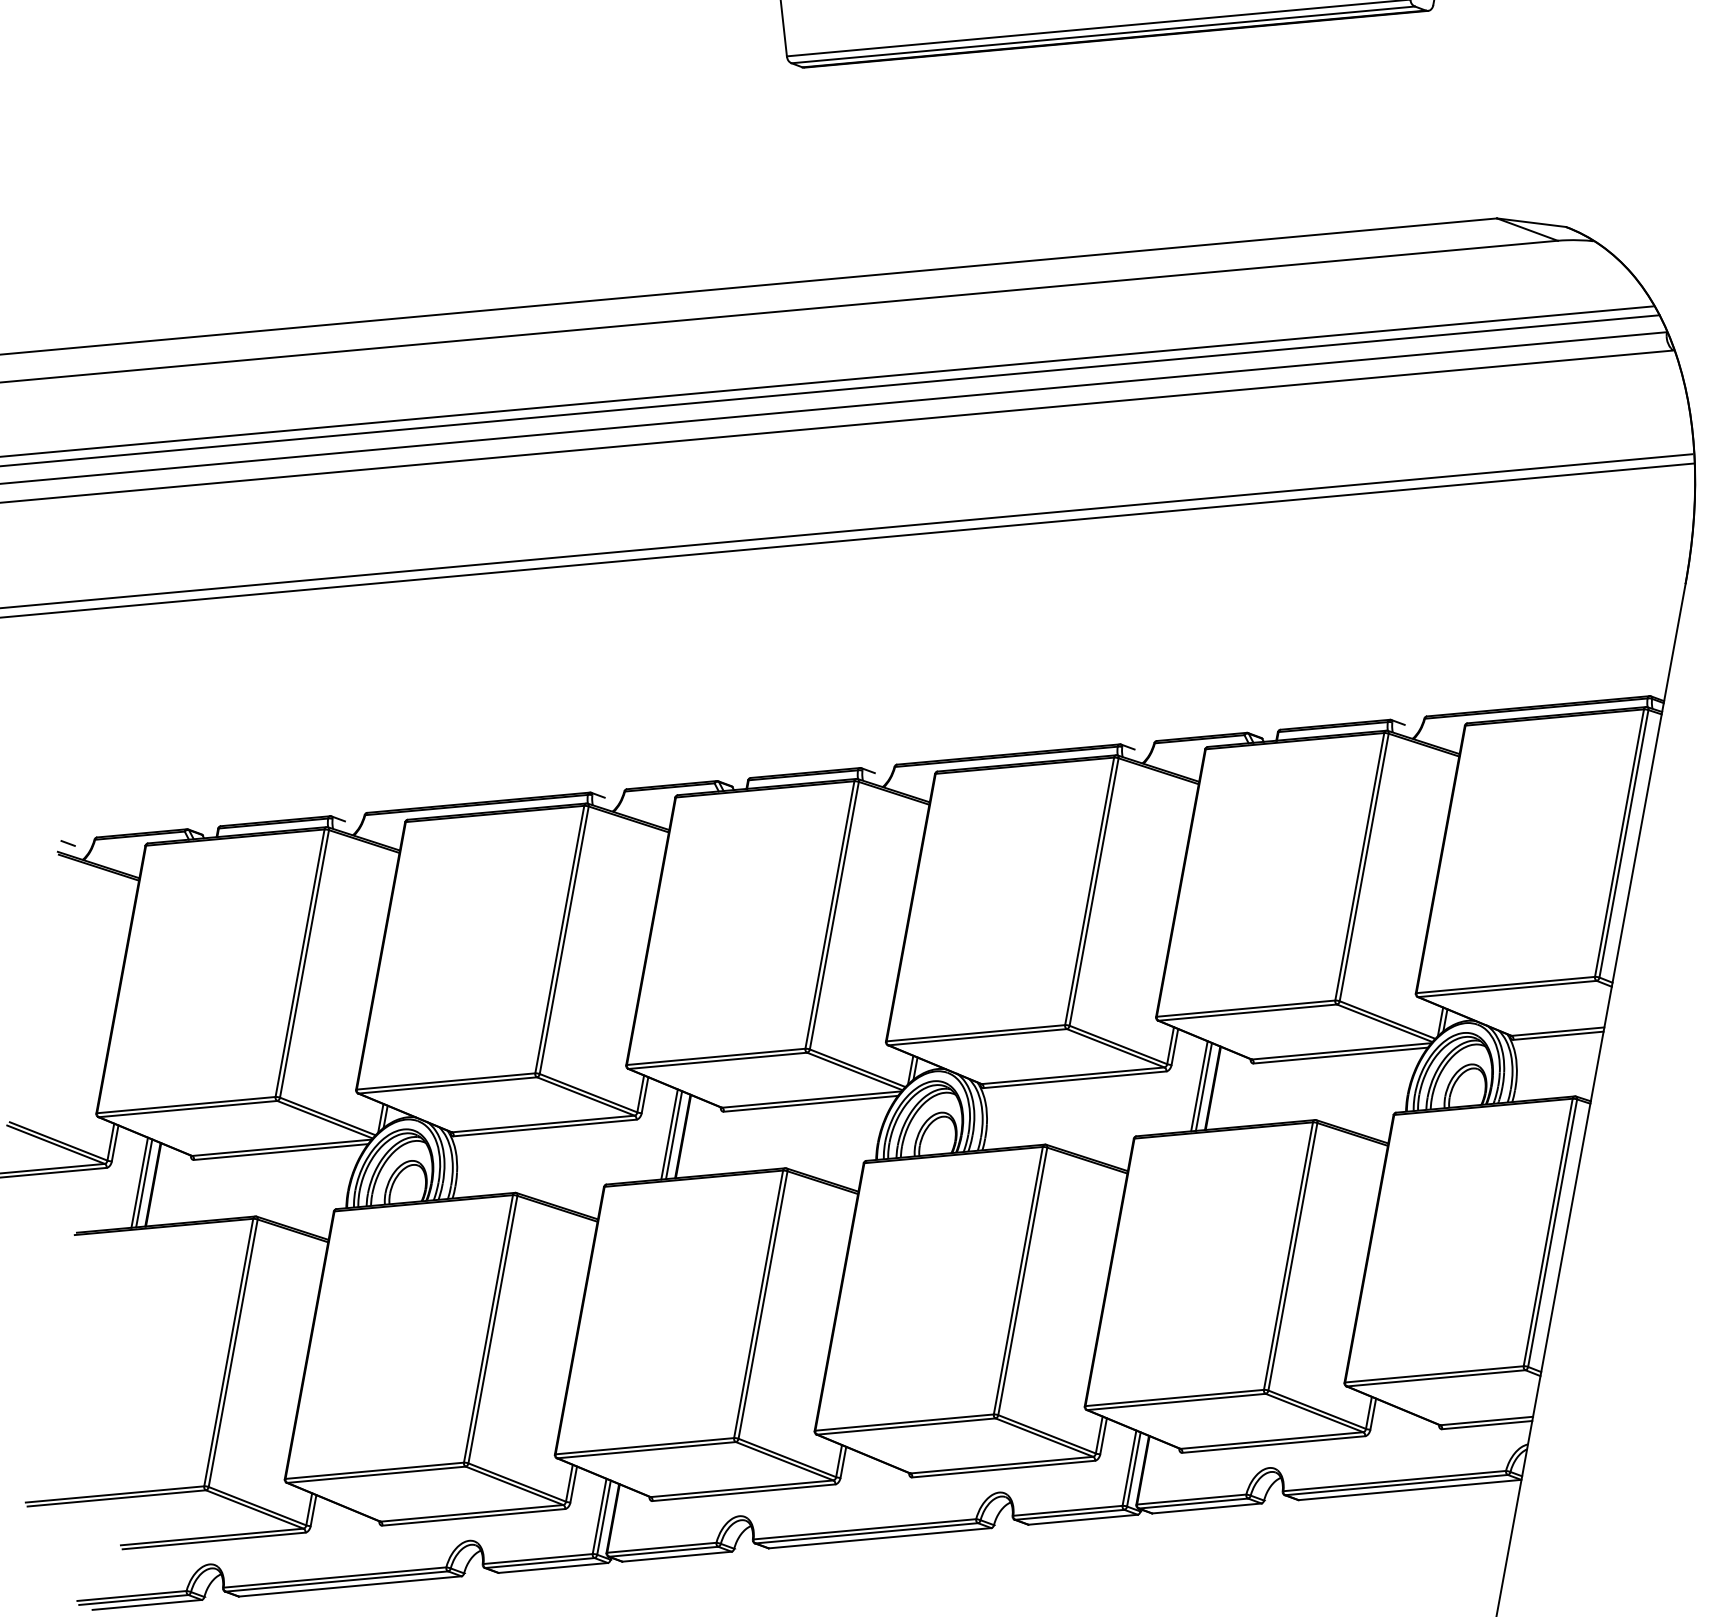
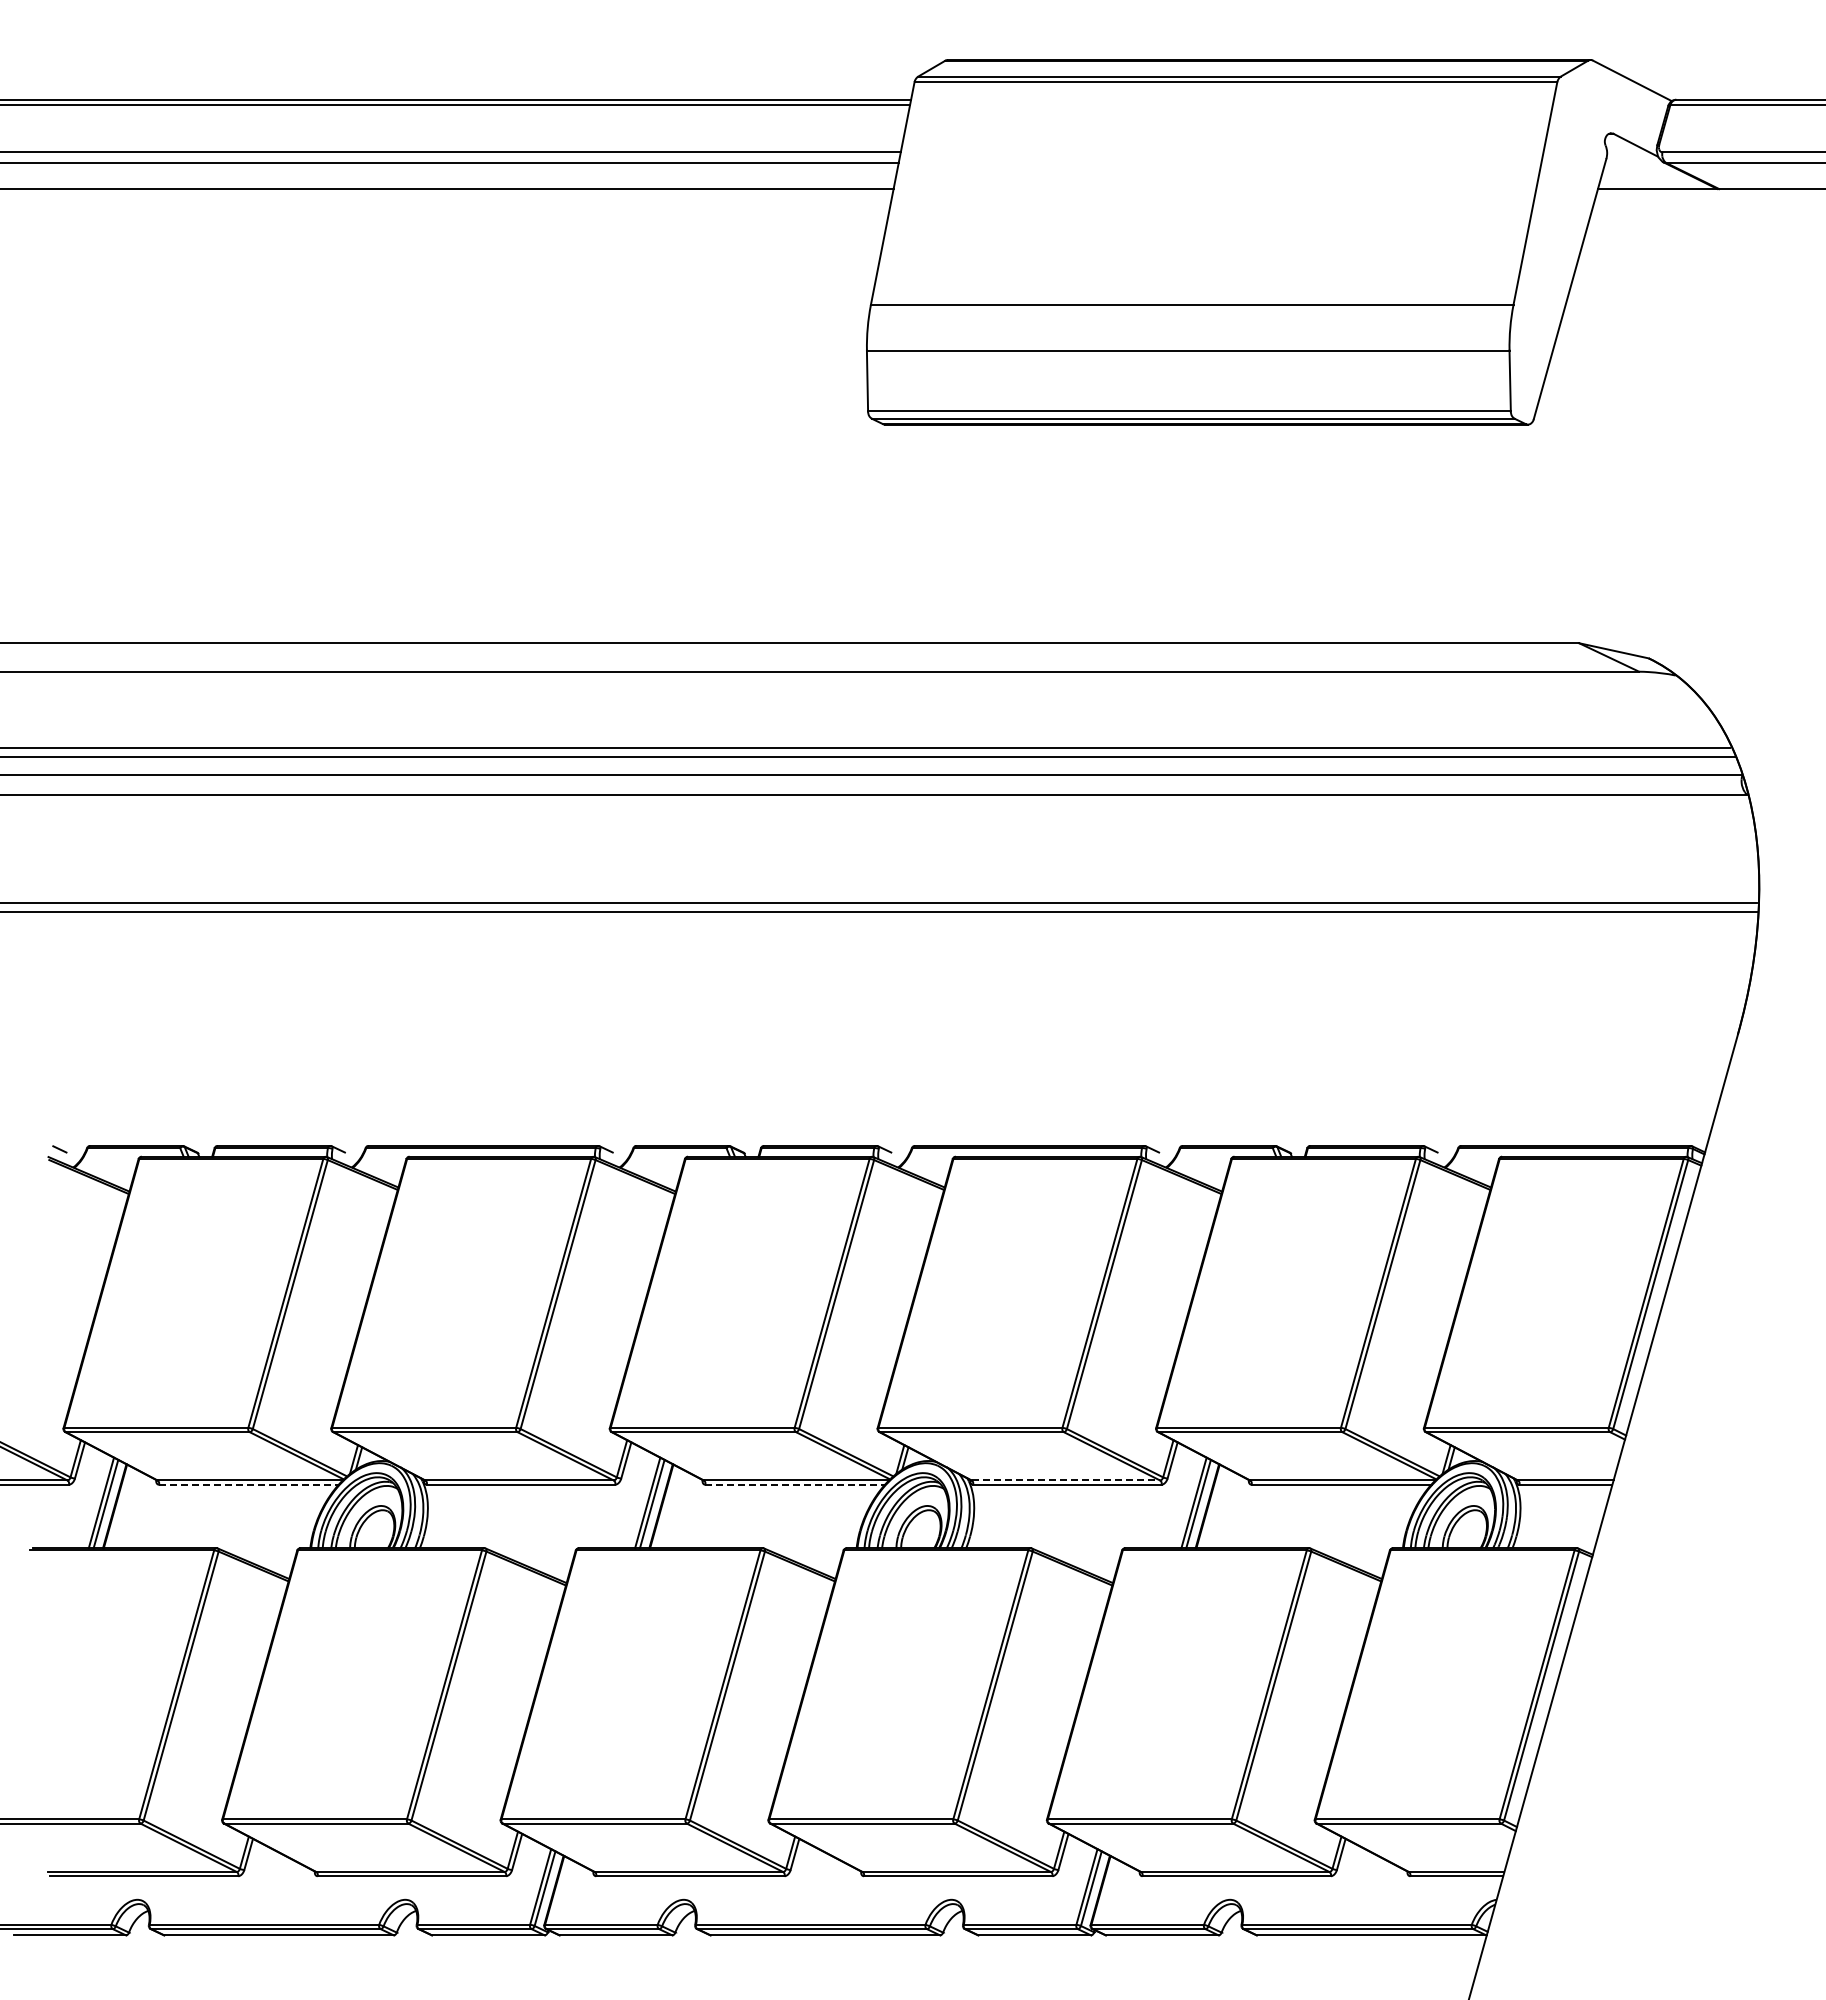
line: (1073, 1075) -> (1066, 1480), solid -> dashed
line: (811, 1103) -> (795, 1484), solid -> dashed
line: (281, 1151) -> (249, 1484), solid -> dashed

